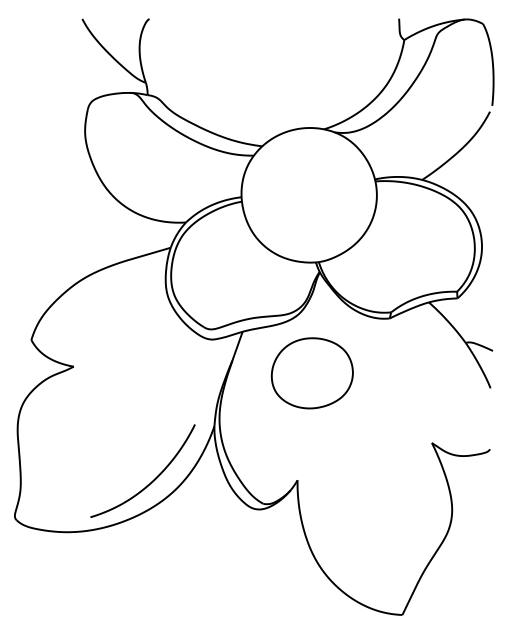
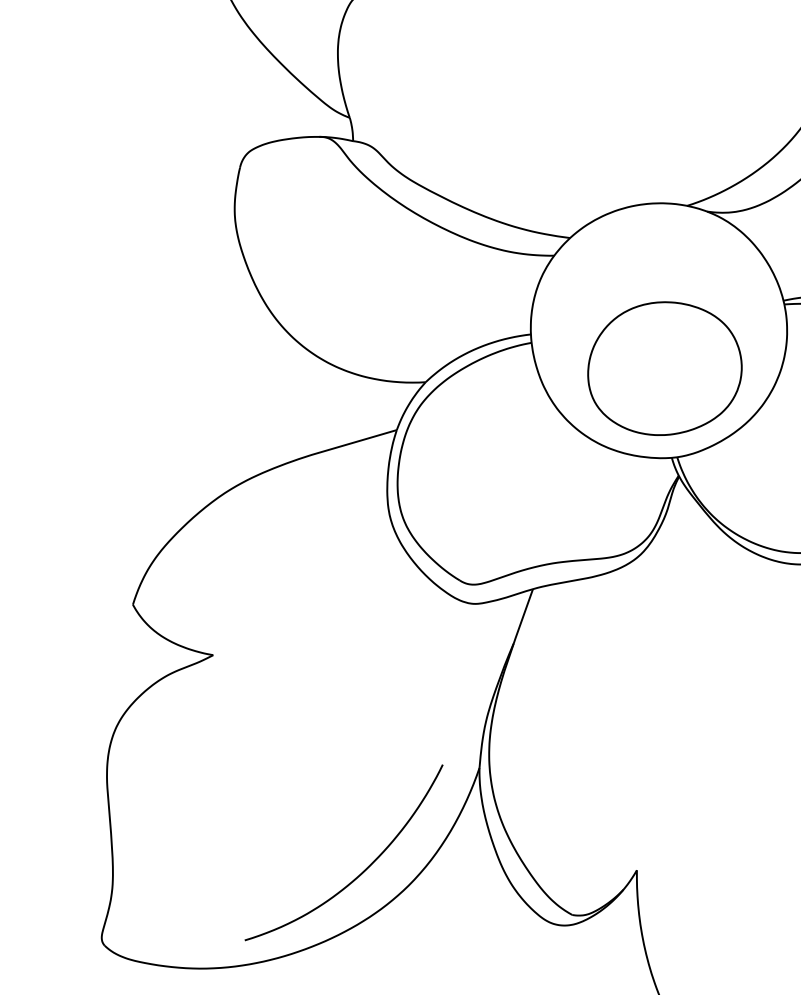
part: (311, 373) -> (663, 368), moved

